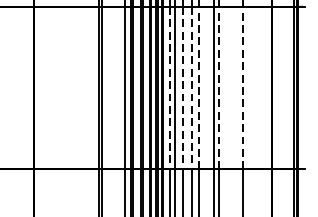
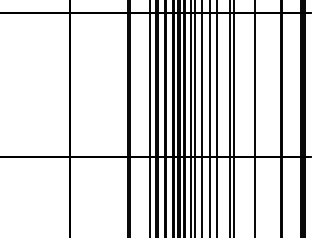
line: (198, 87) -> (216, 84), dashed -> solid
line: (219, 87) -> (234, 84), dashed -> solid
line: (242, 87) -> (255, 84), dashed -> solid
line: (169, 88) -> (190, 85), dashed -> solid
line: (182, 88) -> (201, 85), dashed -> solid
line: (192, 88) -> (210, 85), dashed -> solid

